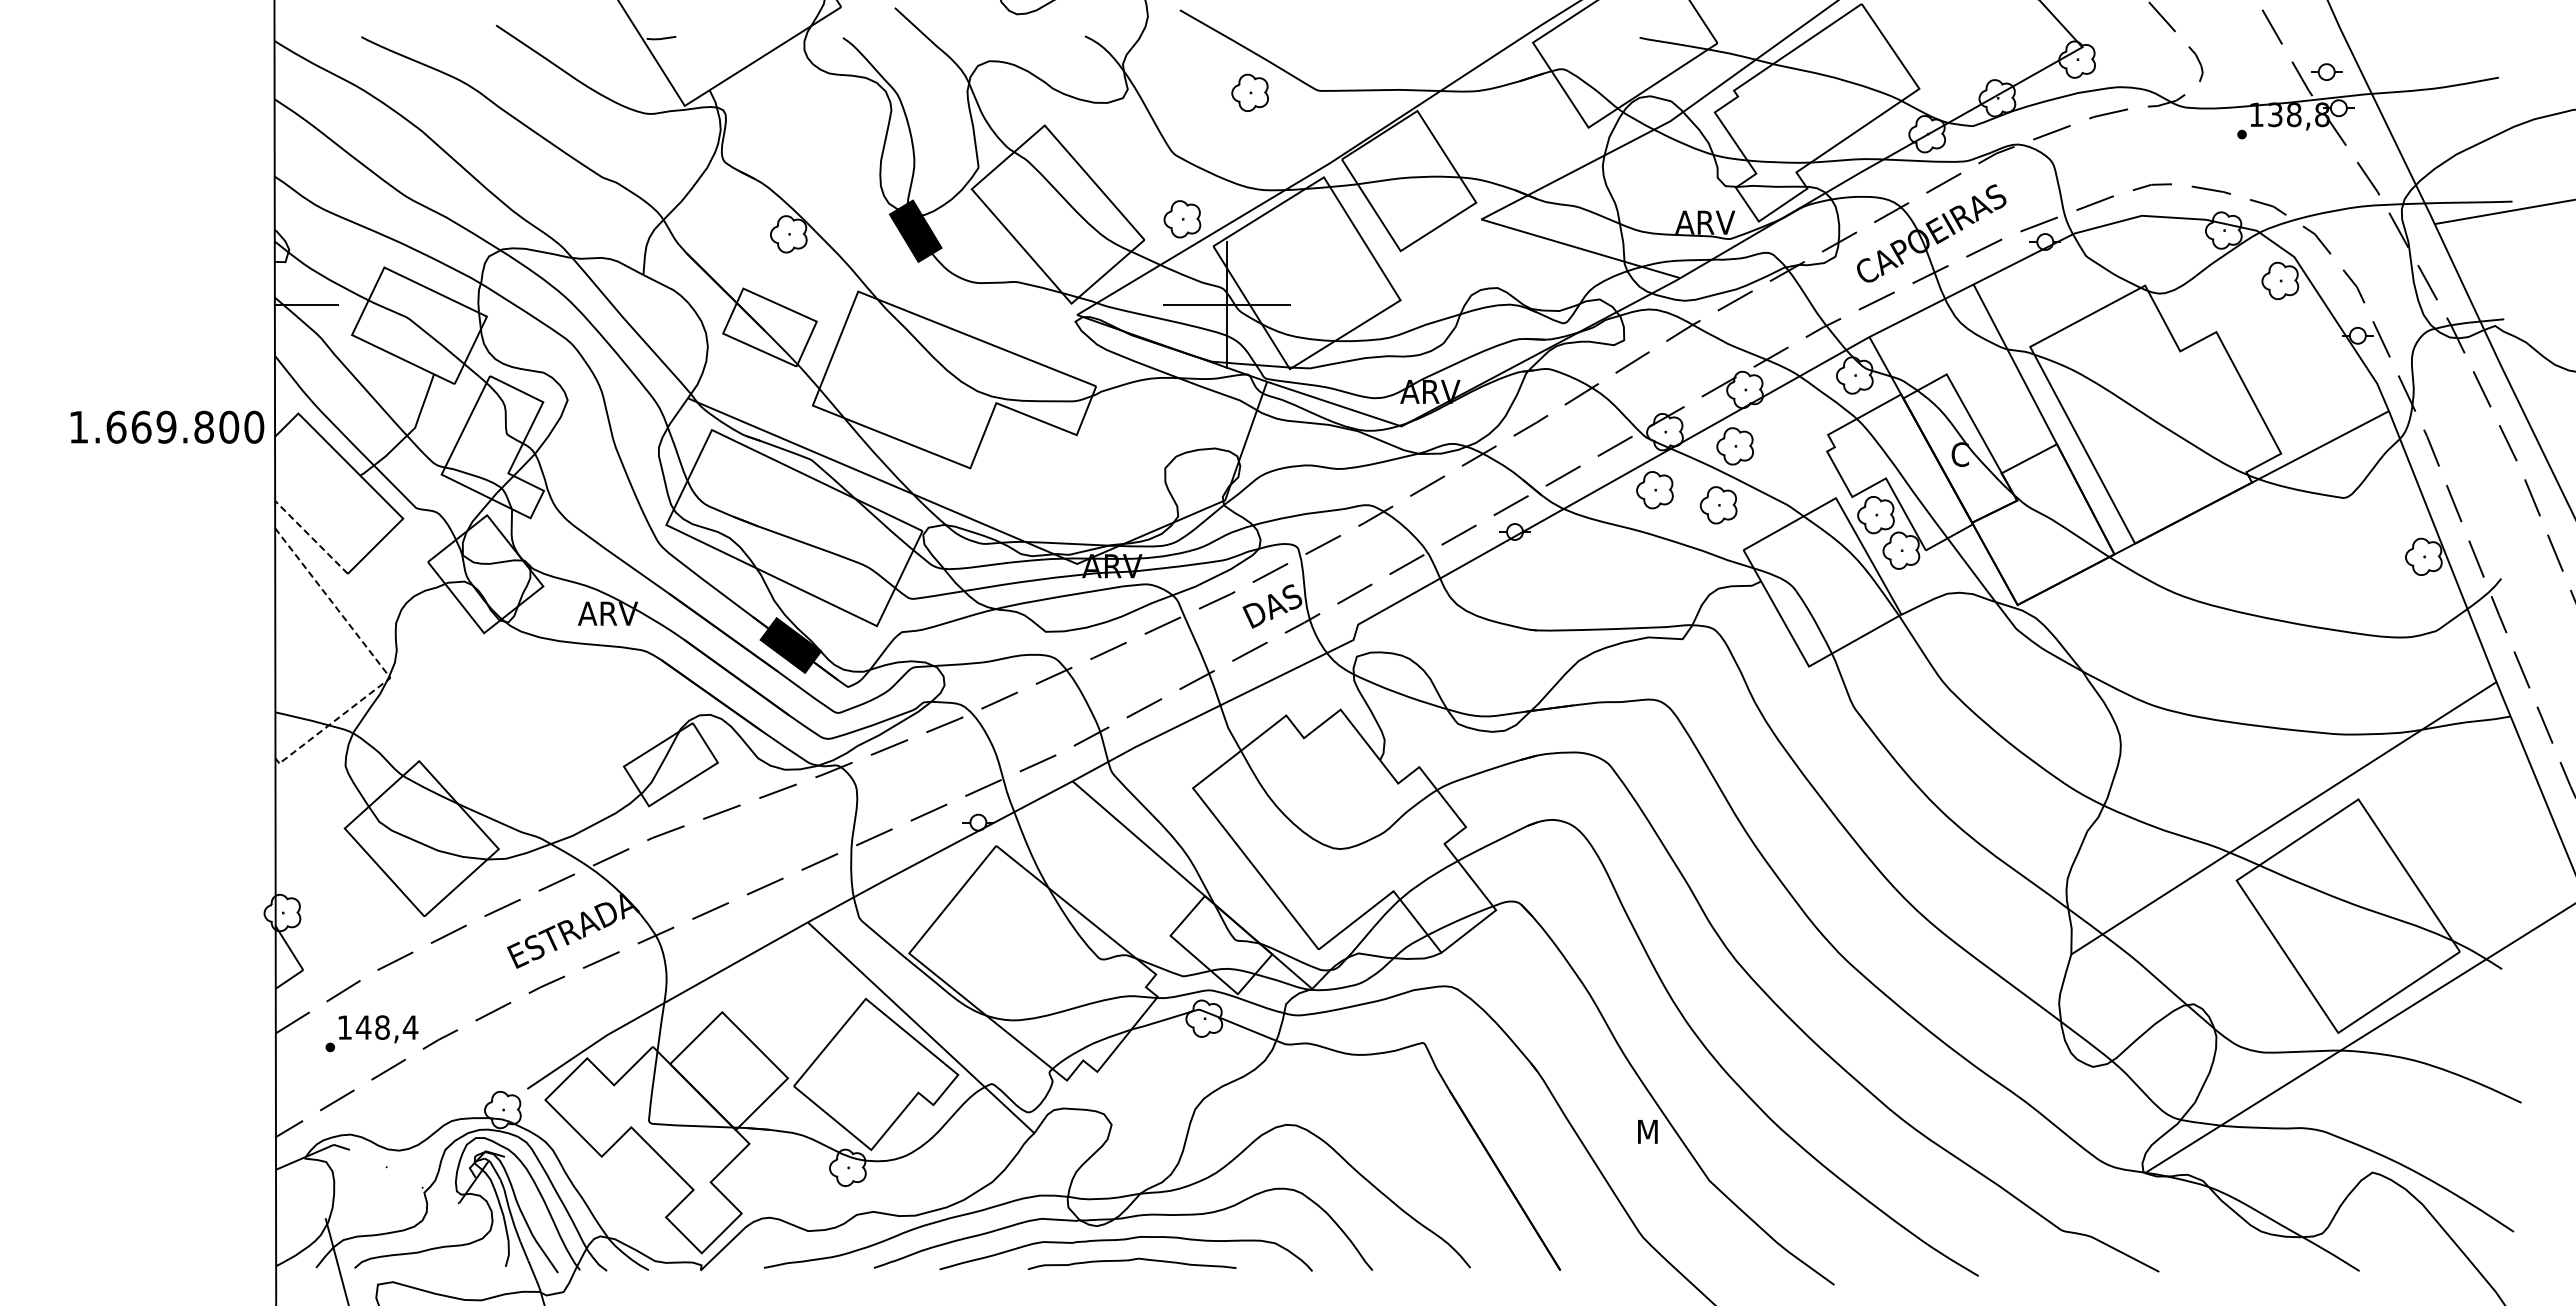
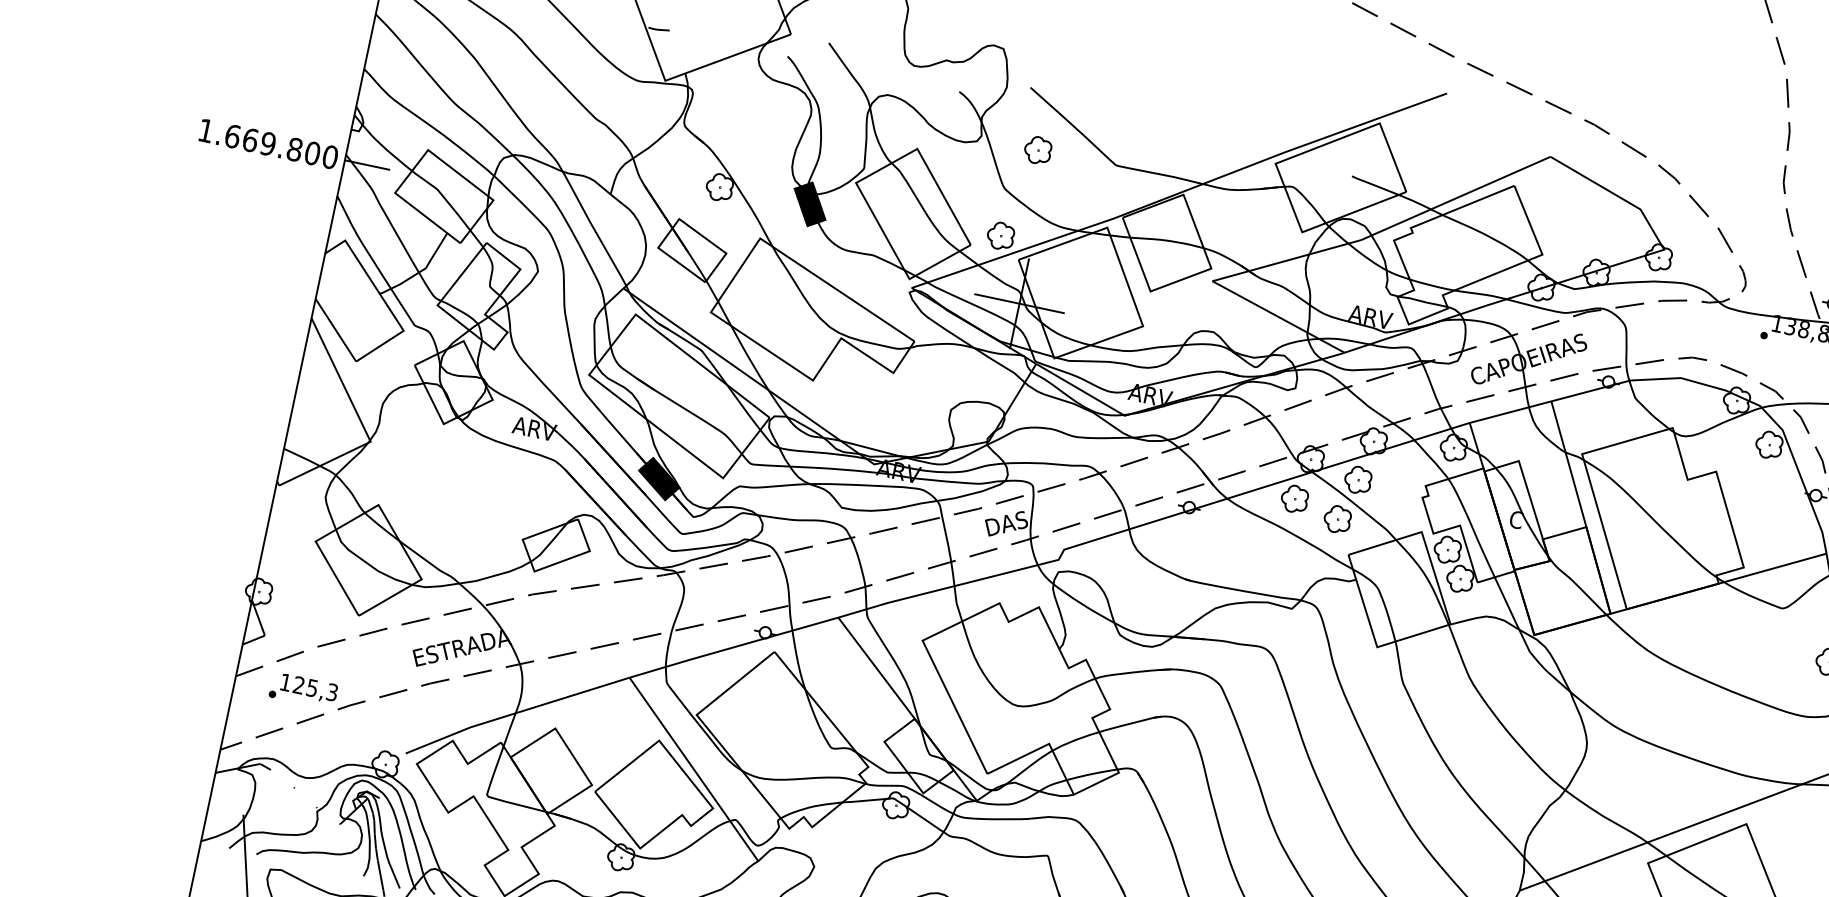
part: (1249, 92) -> (1037, 150), moved
text: (167, 426) -> (268, 143), moved
line: (311, 537) -> (335, 330), dashed -> solid
line: (376, 659) -> (363, 426), dashed -> solid
text: (386, 1027) -> (315, 688), 148,4 -> 125,3

